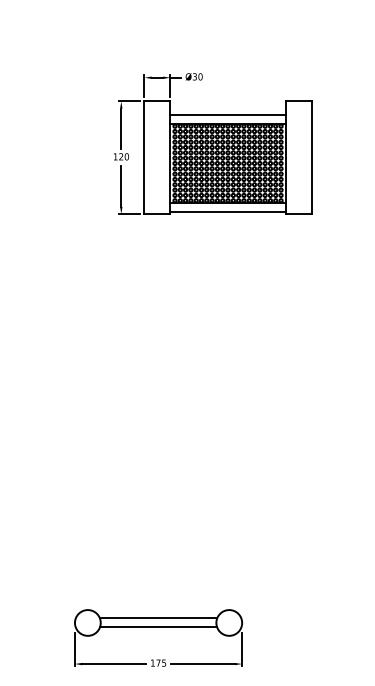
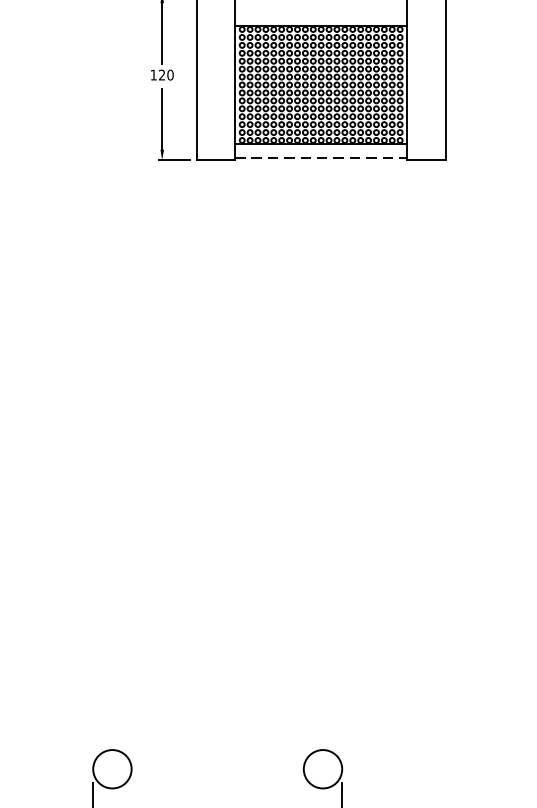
line: (227, 114) -> (320, 12), removed
line: (228, 212) -> (321, 157), solid -> dashed
line: (158, 618) -> (217, 762), removed
line: (158, 627) -> (217, 776), removed

